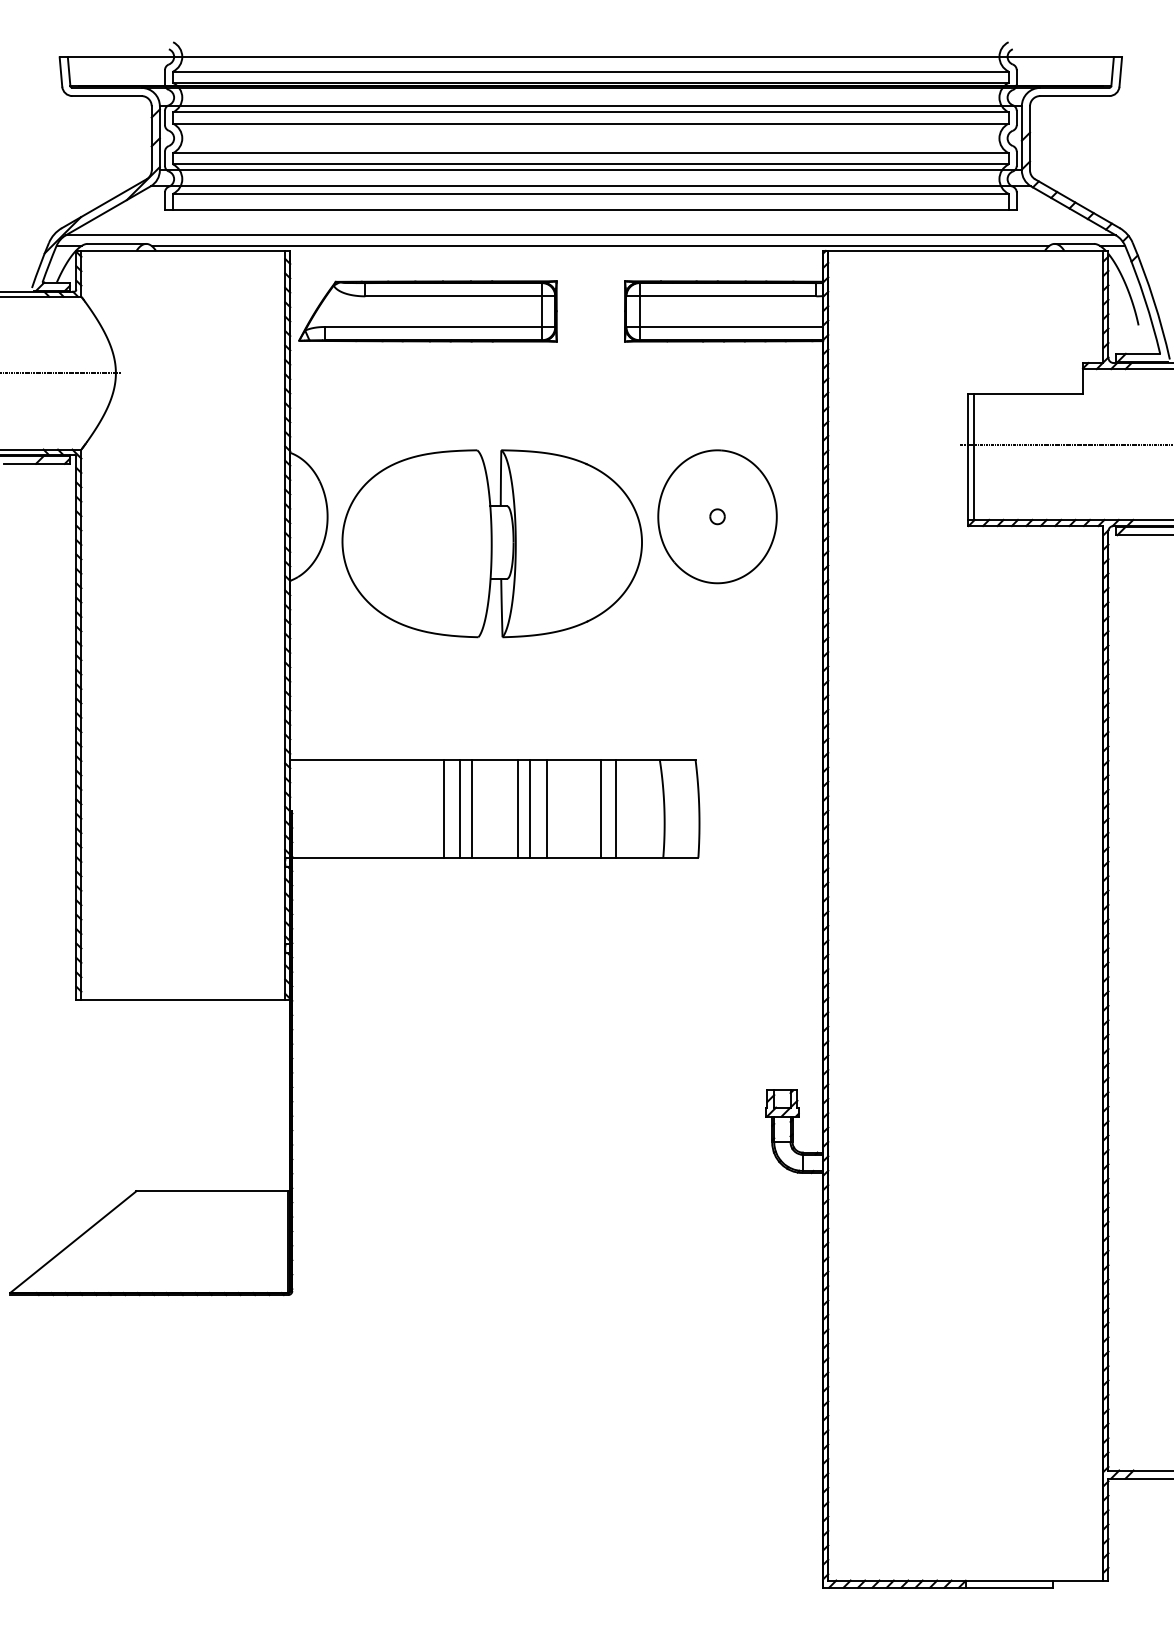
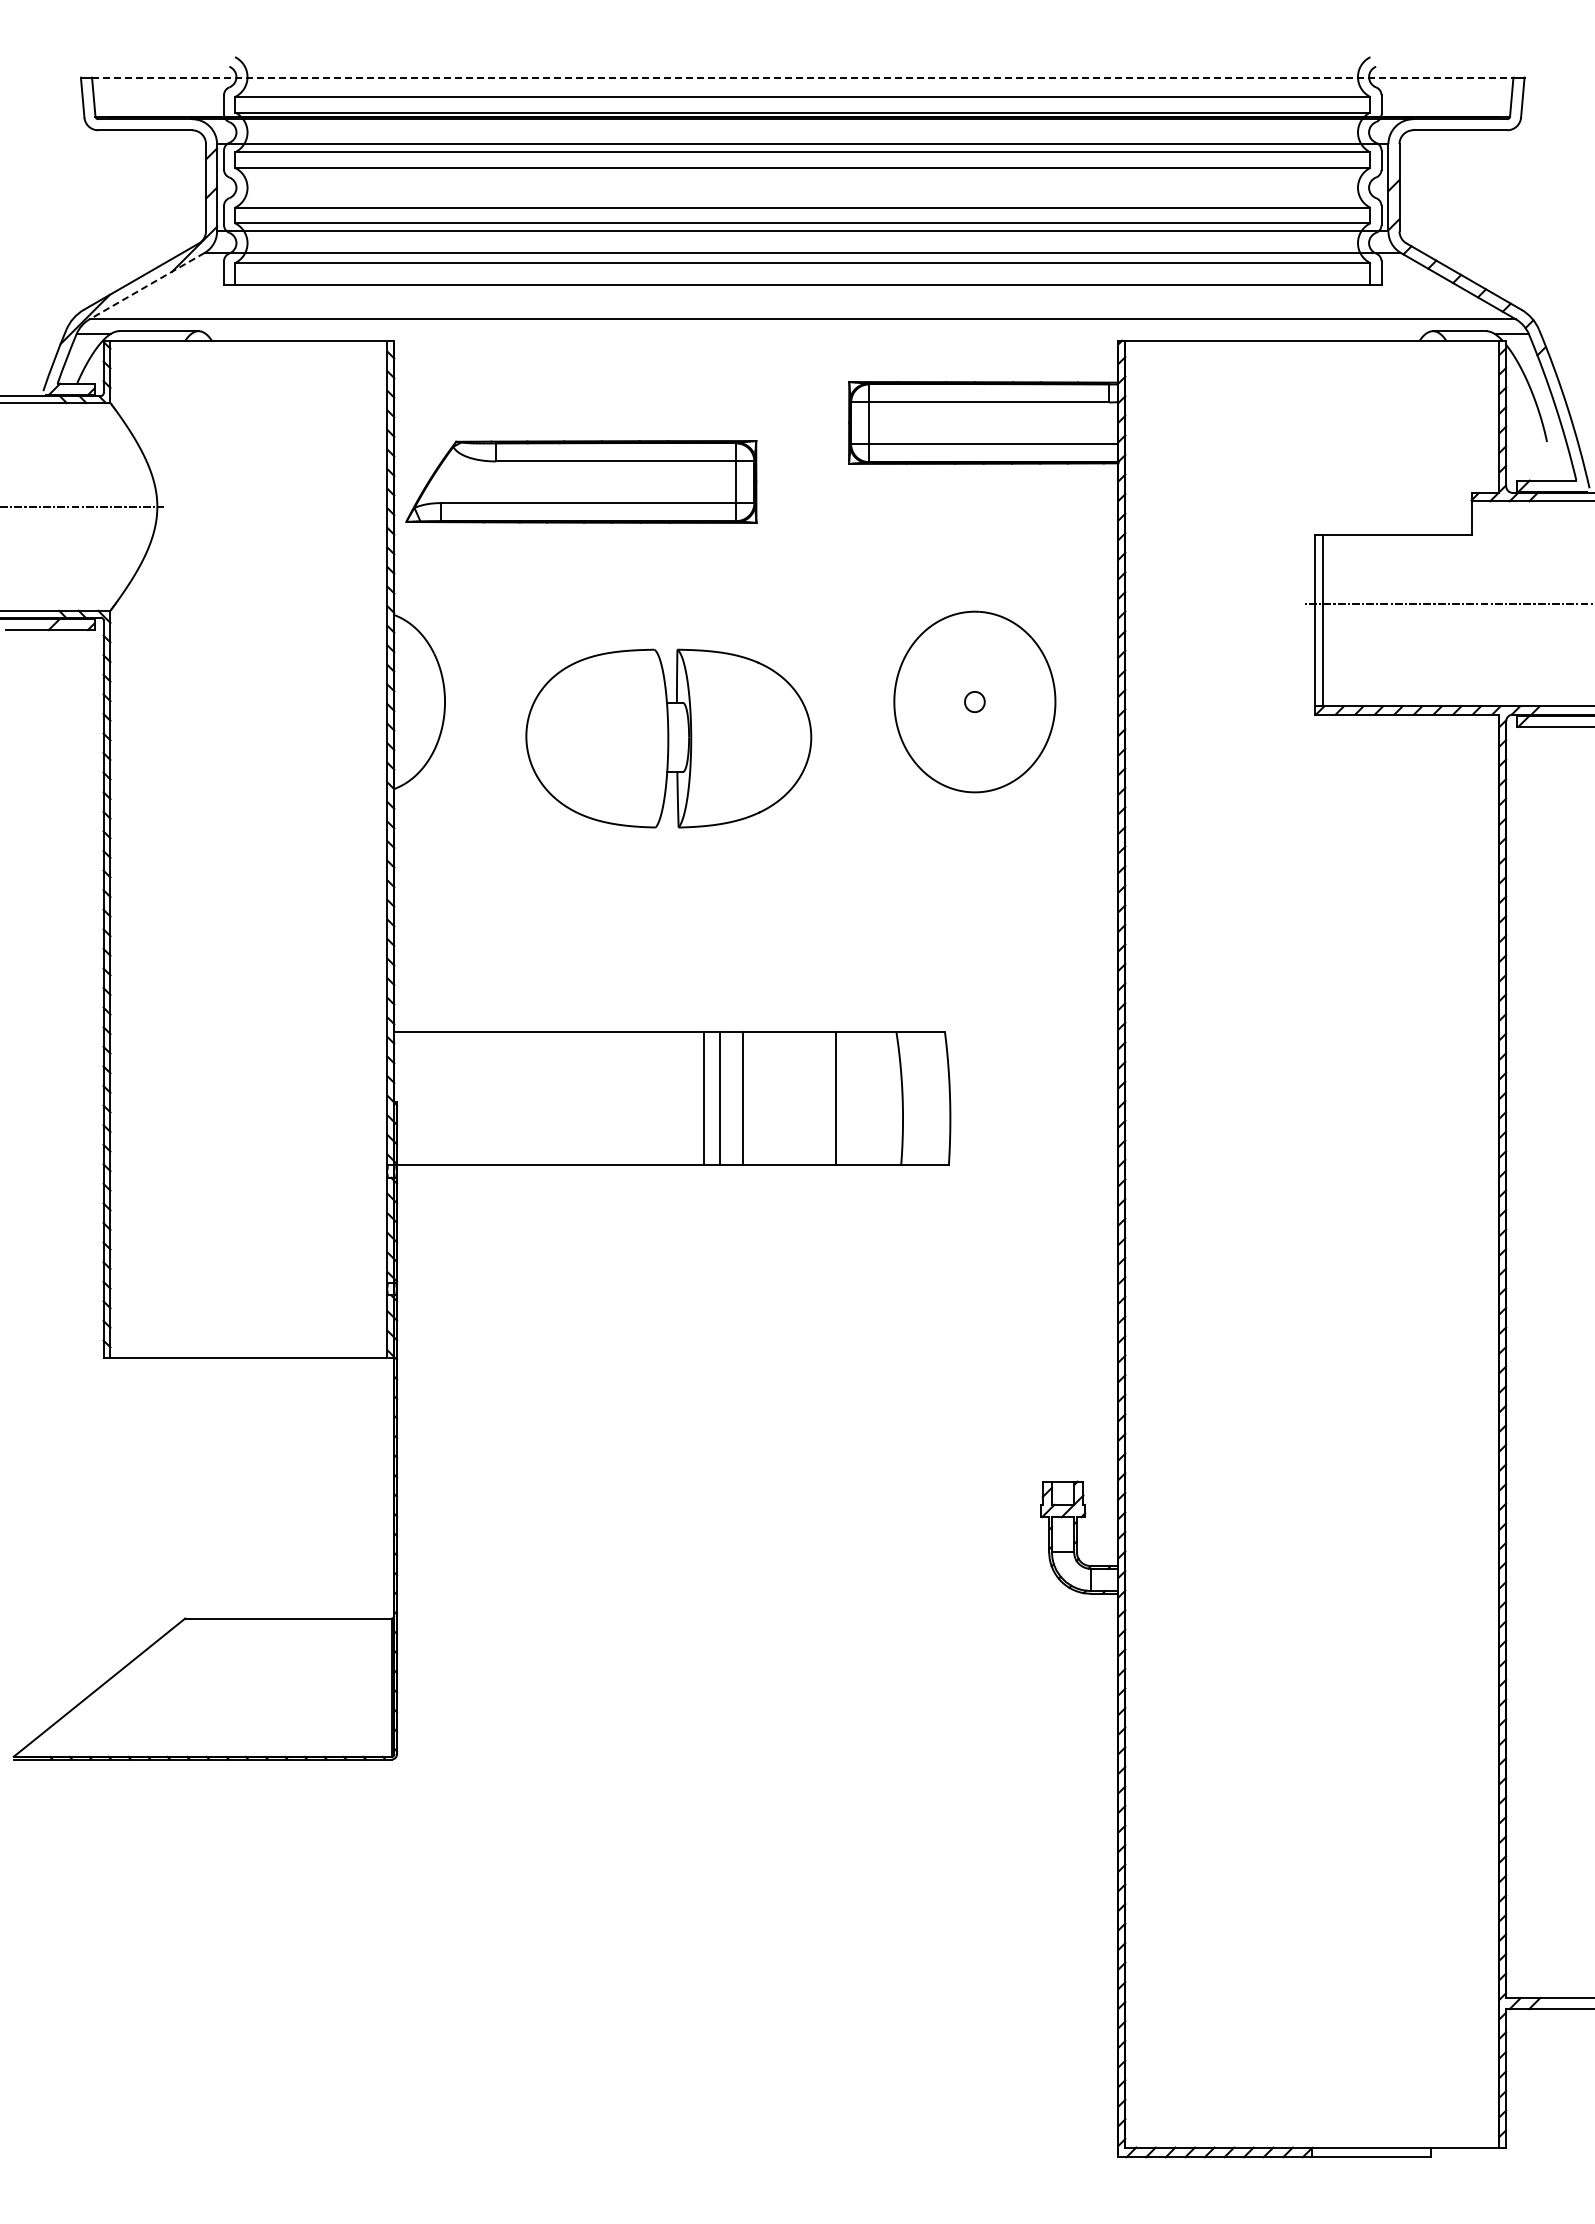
line: (590, 57) -> (802, 77), solid -> dashed
line: (107, 211) -> (146, 286), solid -> dashed
line: (600, 246) -> (815, 334), removed
part: (428, 311) -> (581, 481), moved
part: (492, 543) -> (668, 738), size x0.7
line: (443, 808) -> (602, 1098), removed
line: (459, 808) -> (624, 1098), removed
line: (472, 808) -> (641, 1098), removed
line: (600, 808) -> (816, 1098), removed

